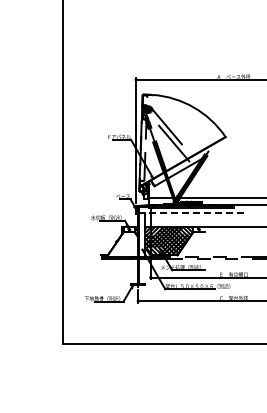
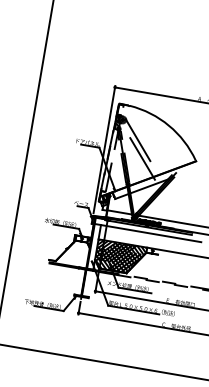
line: (191, 213) -> (148, 233), dashed -> solid

